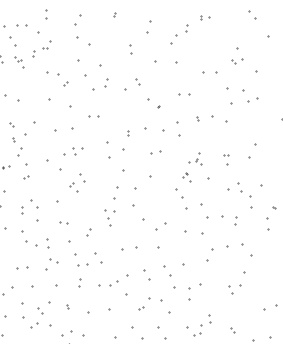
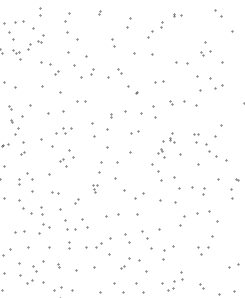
part: (244, 189) -> (211, 150), moved
part: (110, 217) -> (95, 188), size x0.6

